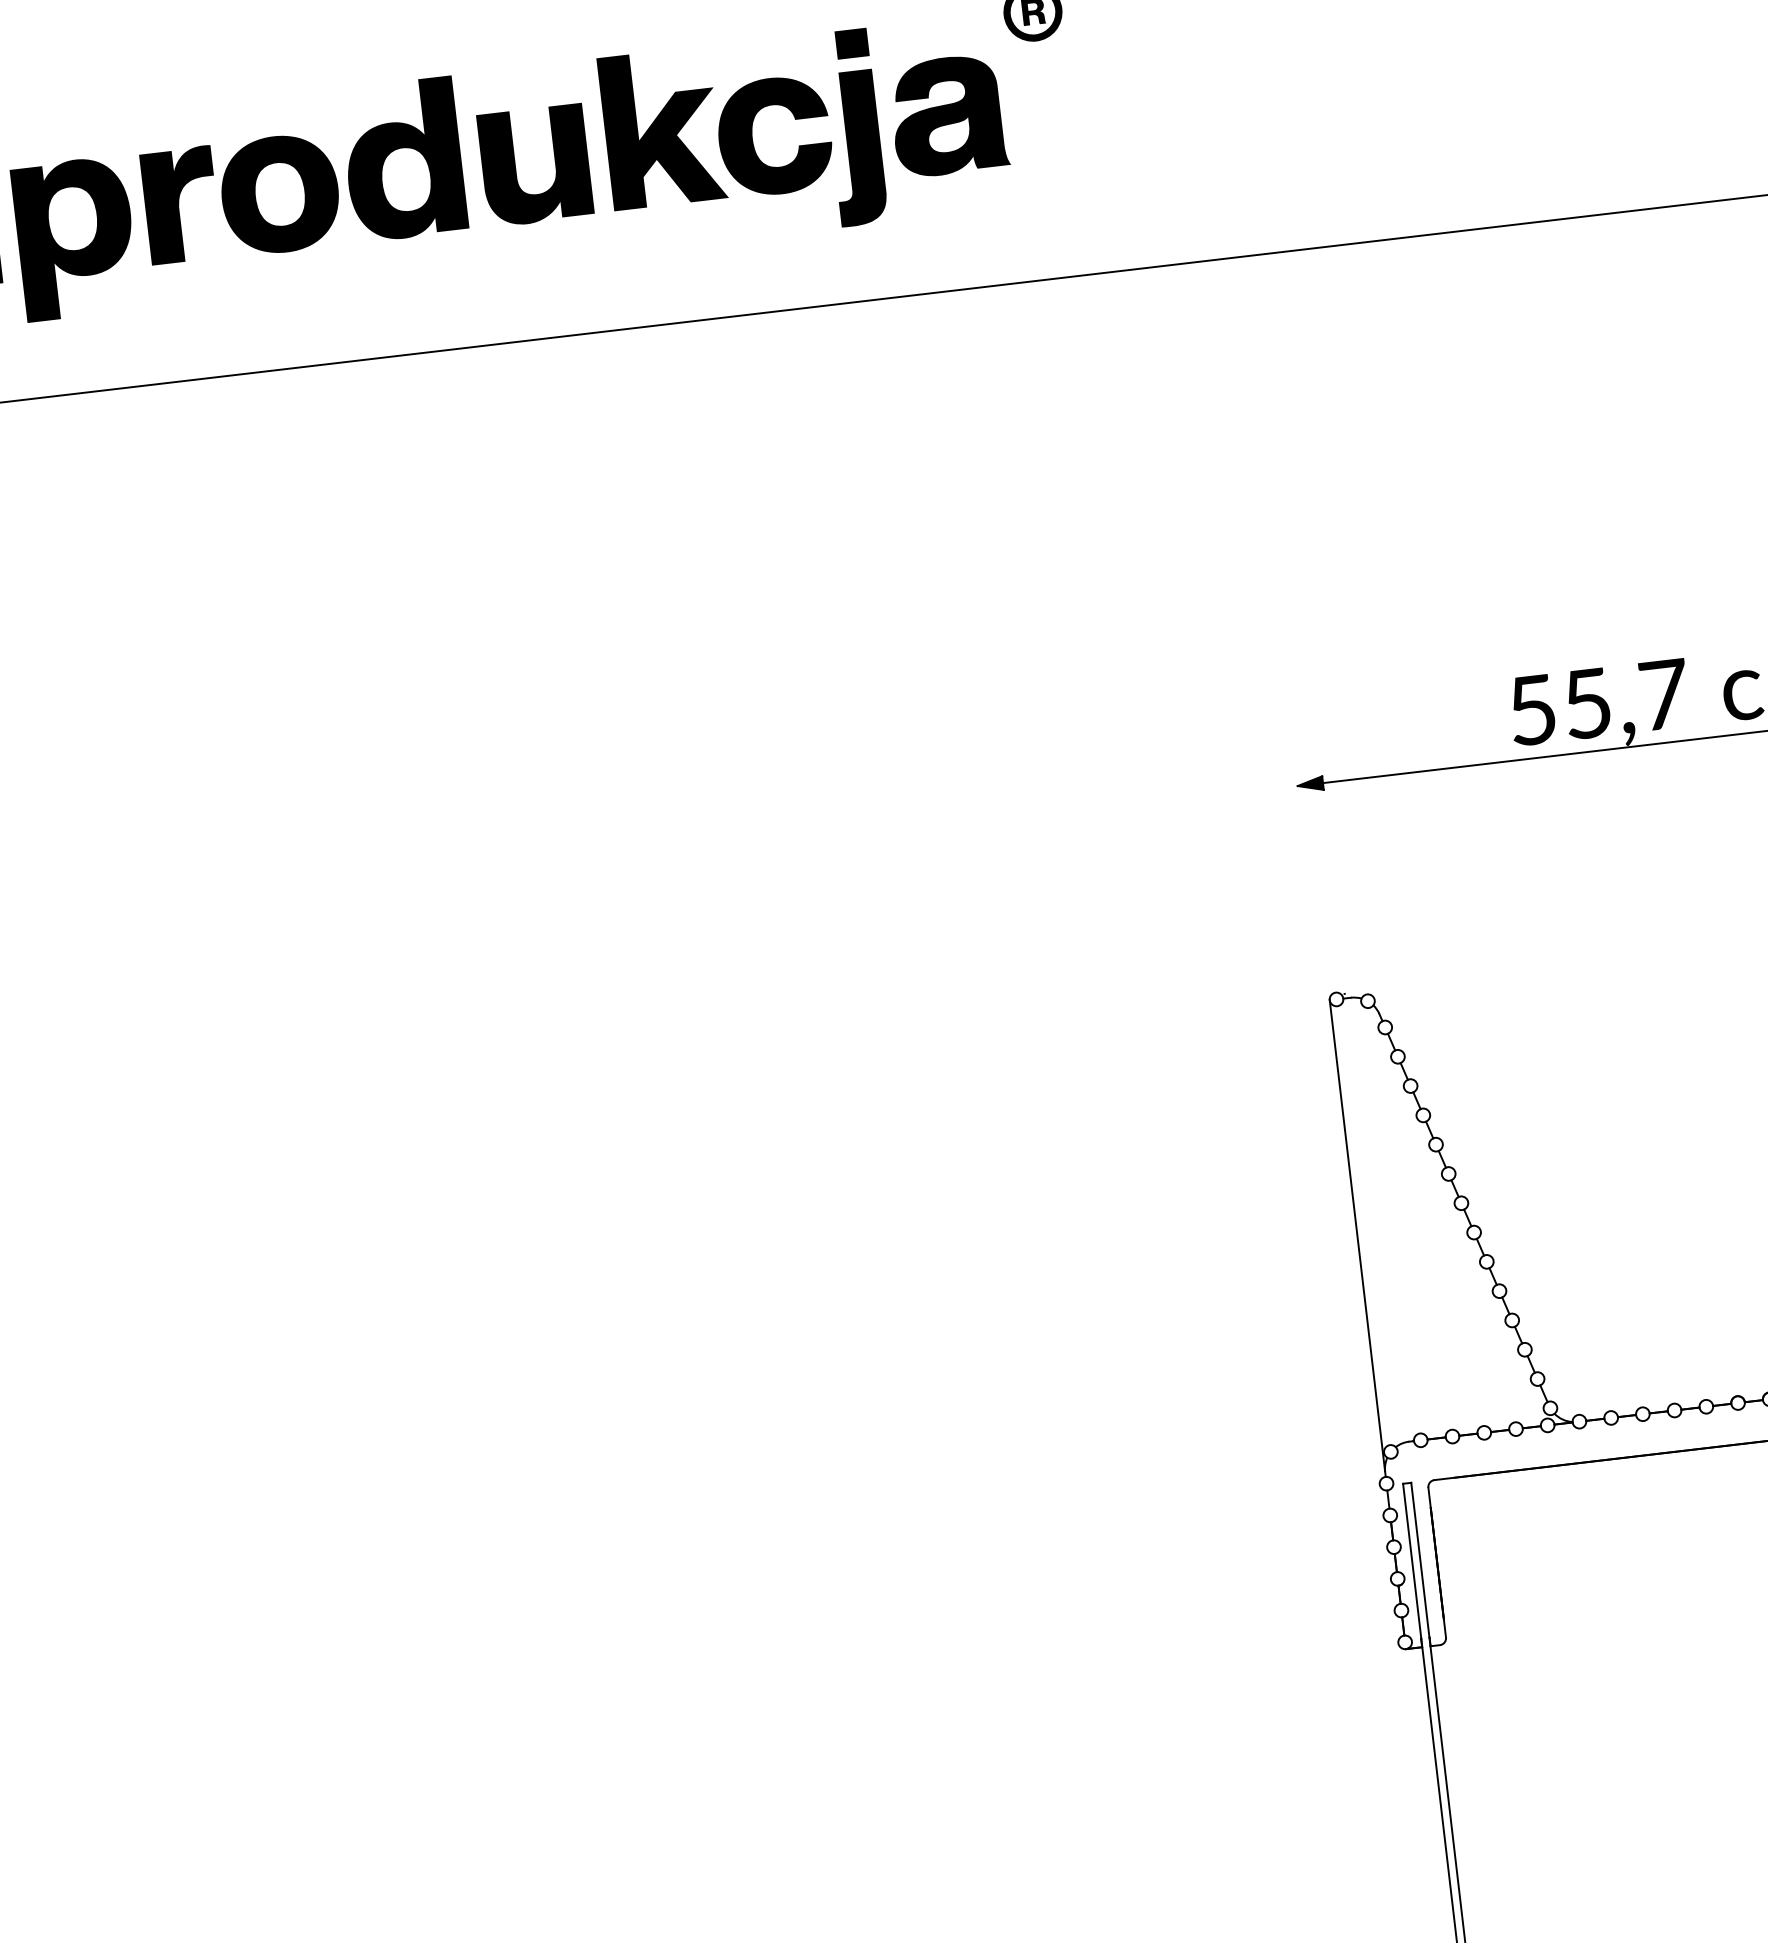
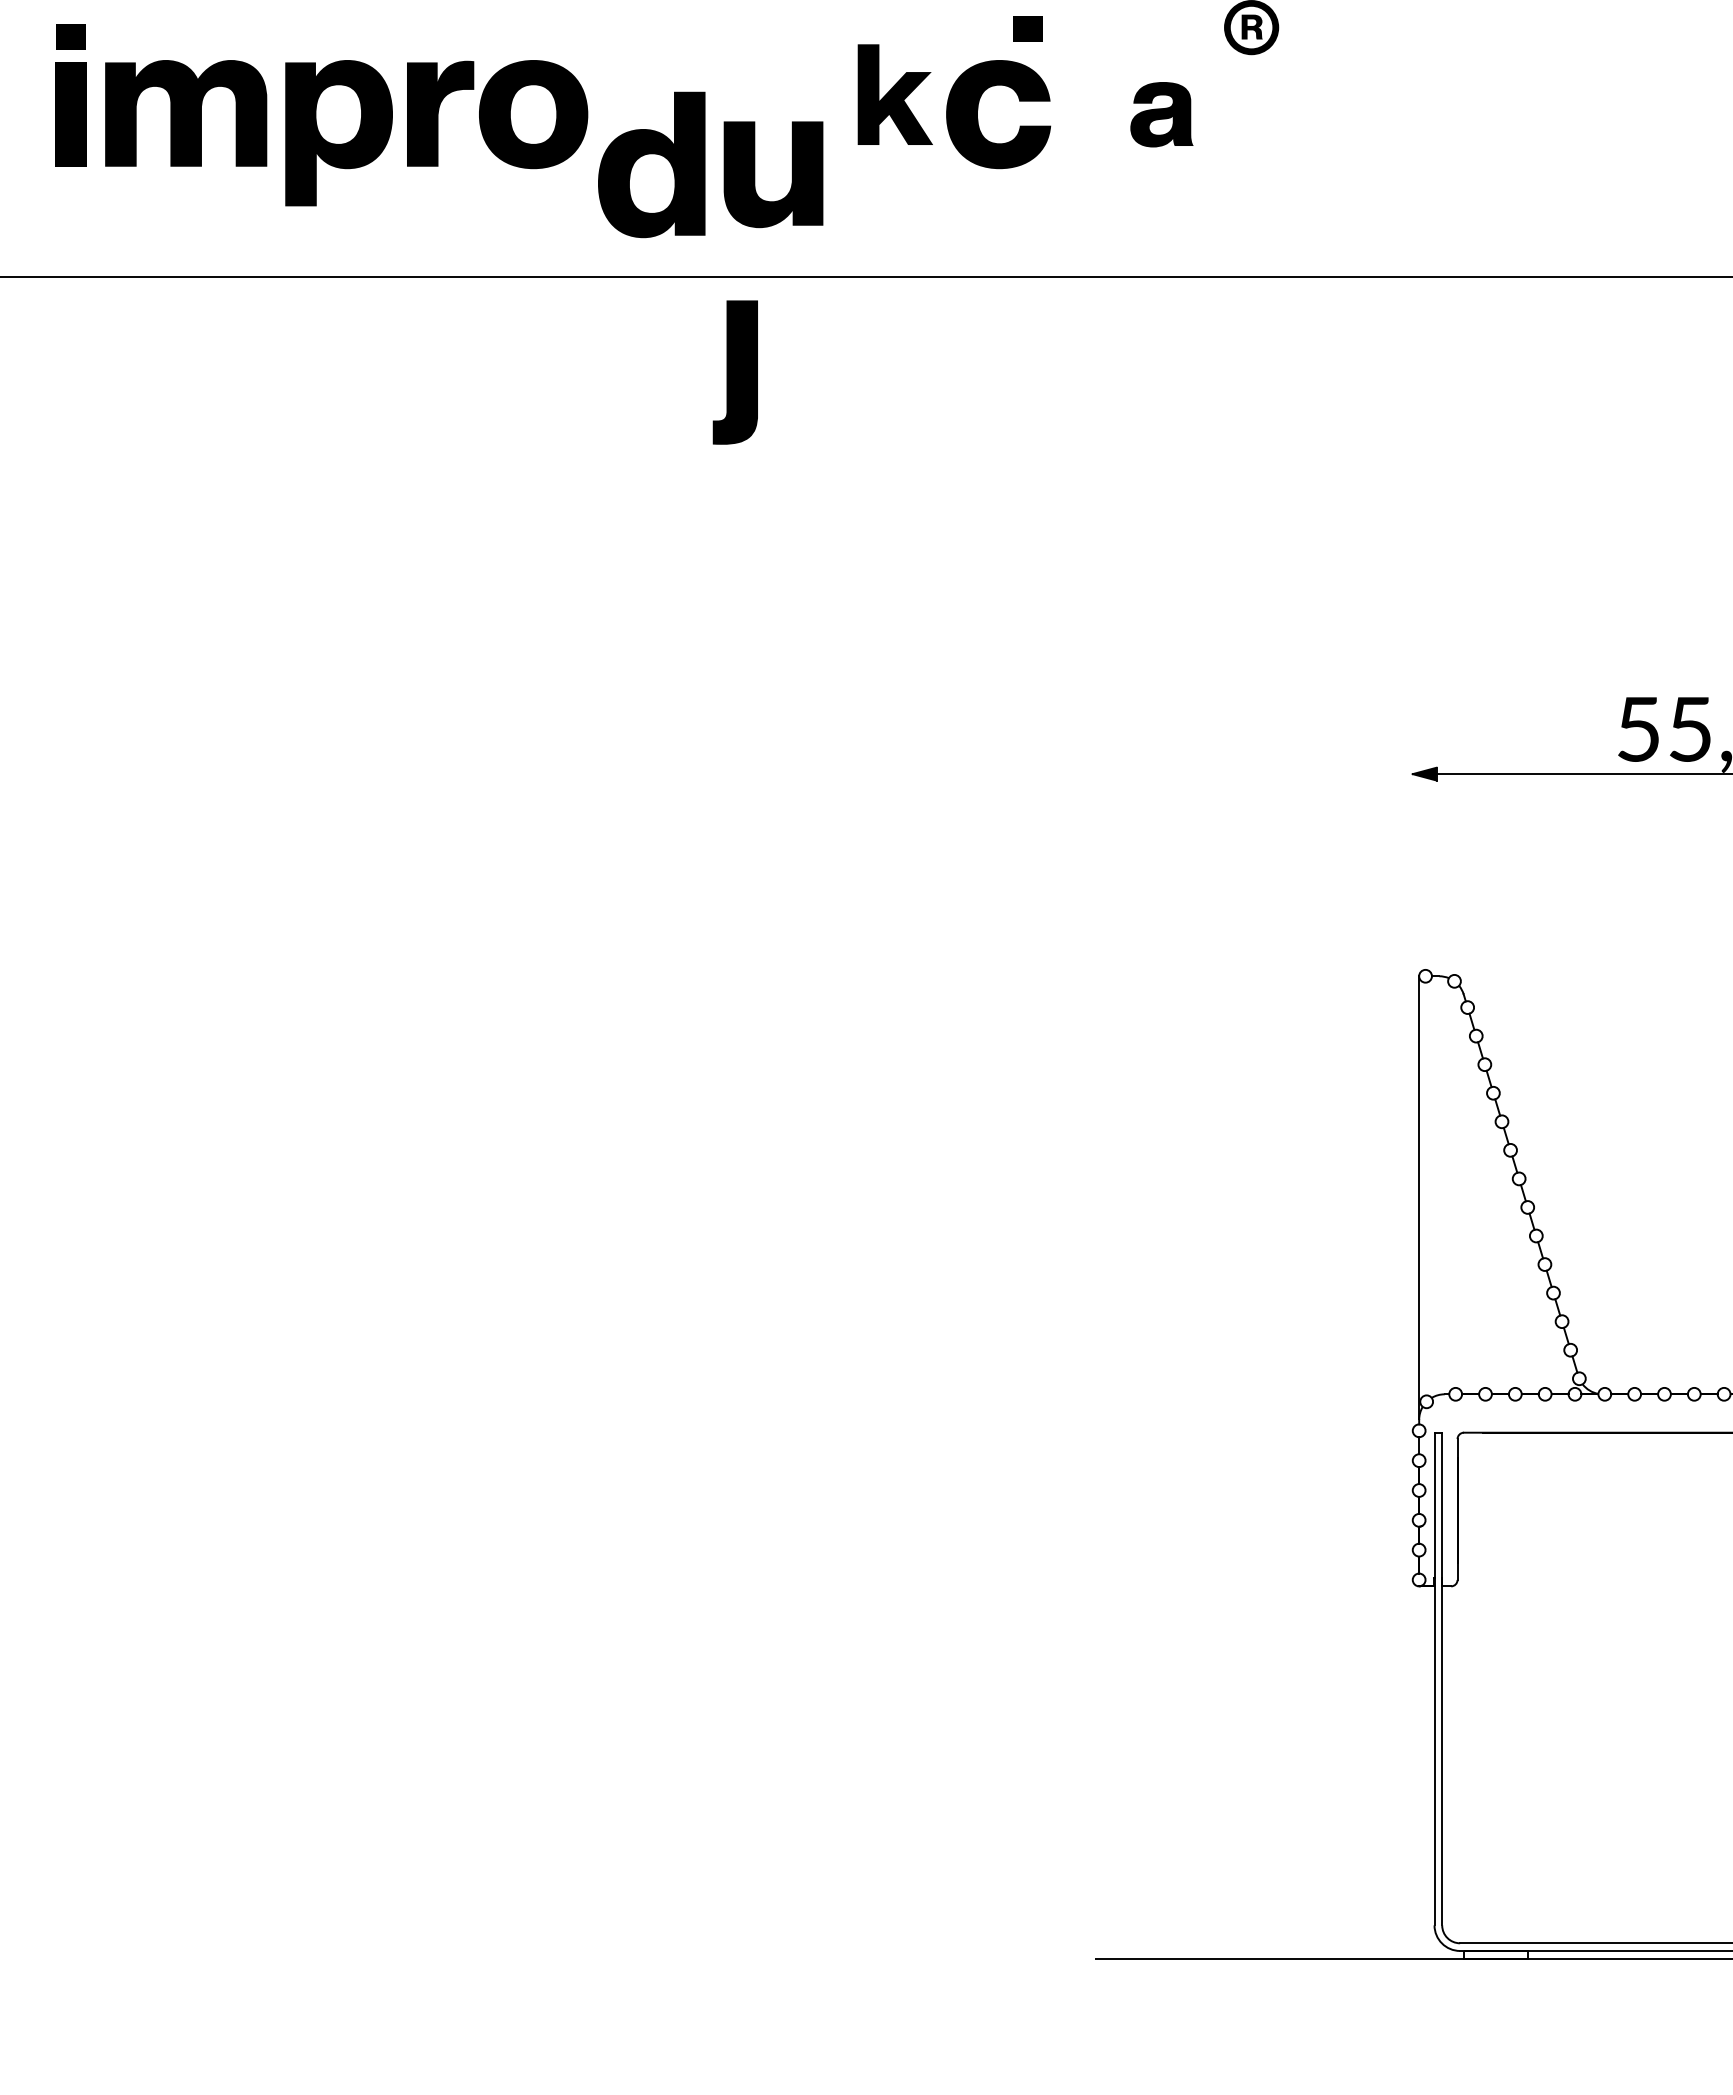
part: (851, 43) -> (1027, 28), moved
part: (948, 115) -> (1161, 114), size x0.6
part: (662, 127) -> (895, 94), size x0.7
part: (855, 148) -> (734, 372), moved
part: (403, 159) -> (651, 164), moved
part: (516, 167) -> (755, 174), moved

